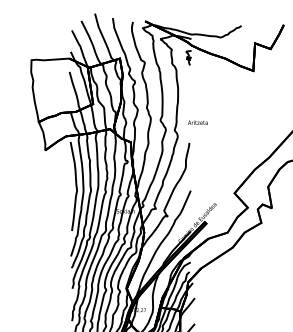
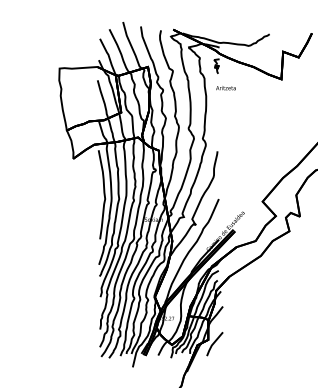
text: (197, 123) -> (225, 88), moved

